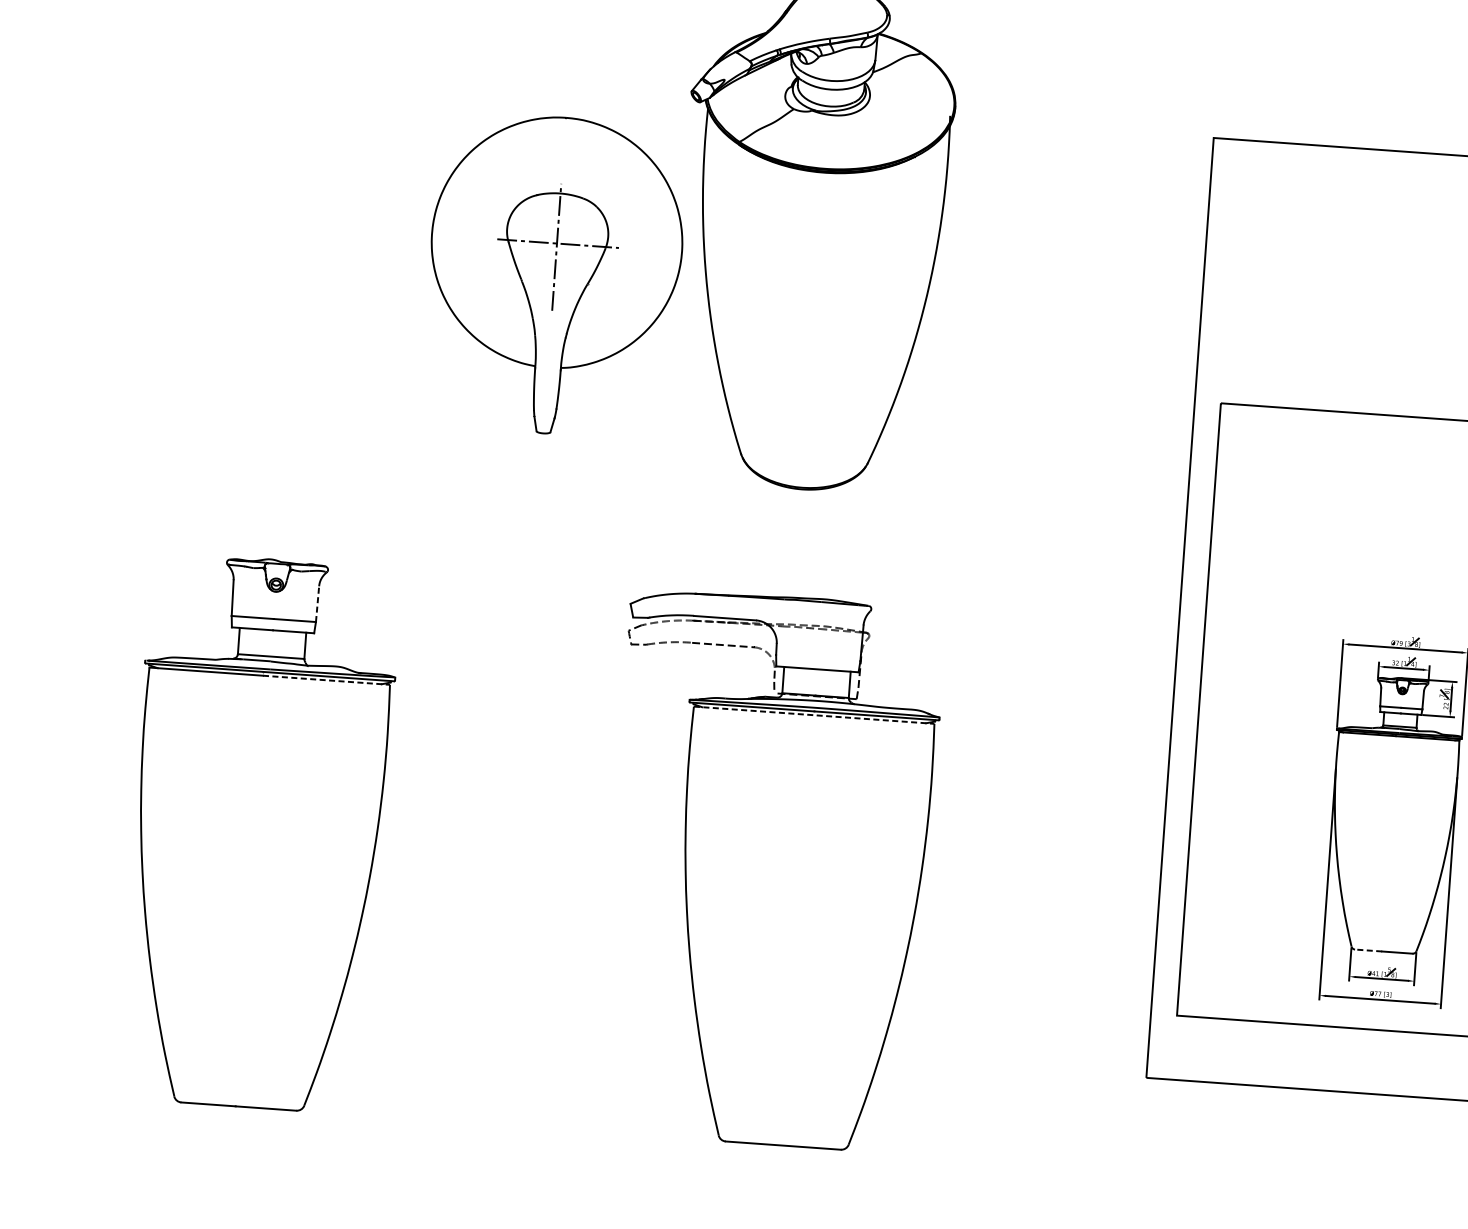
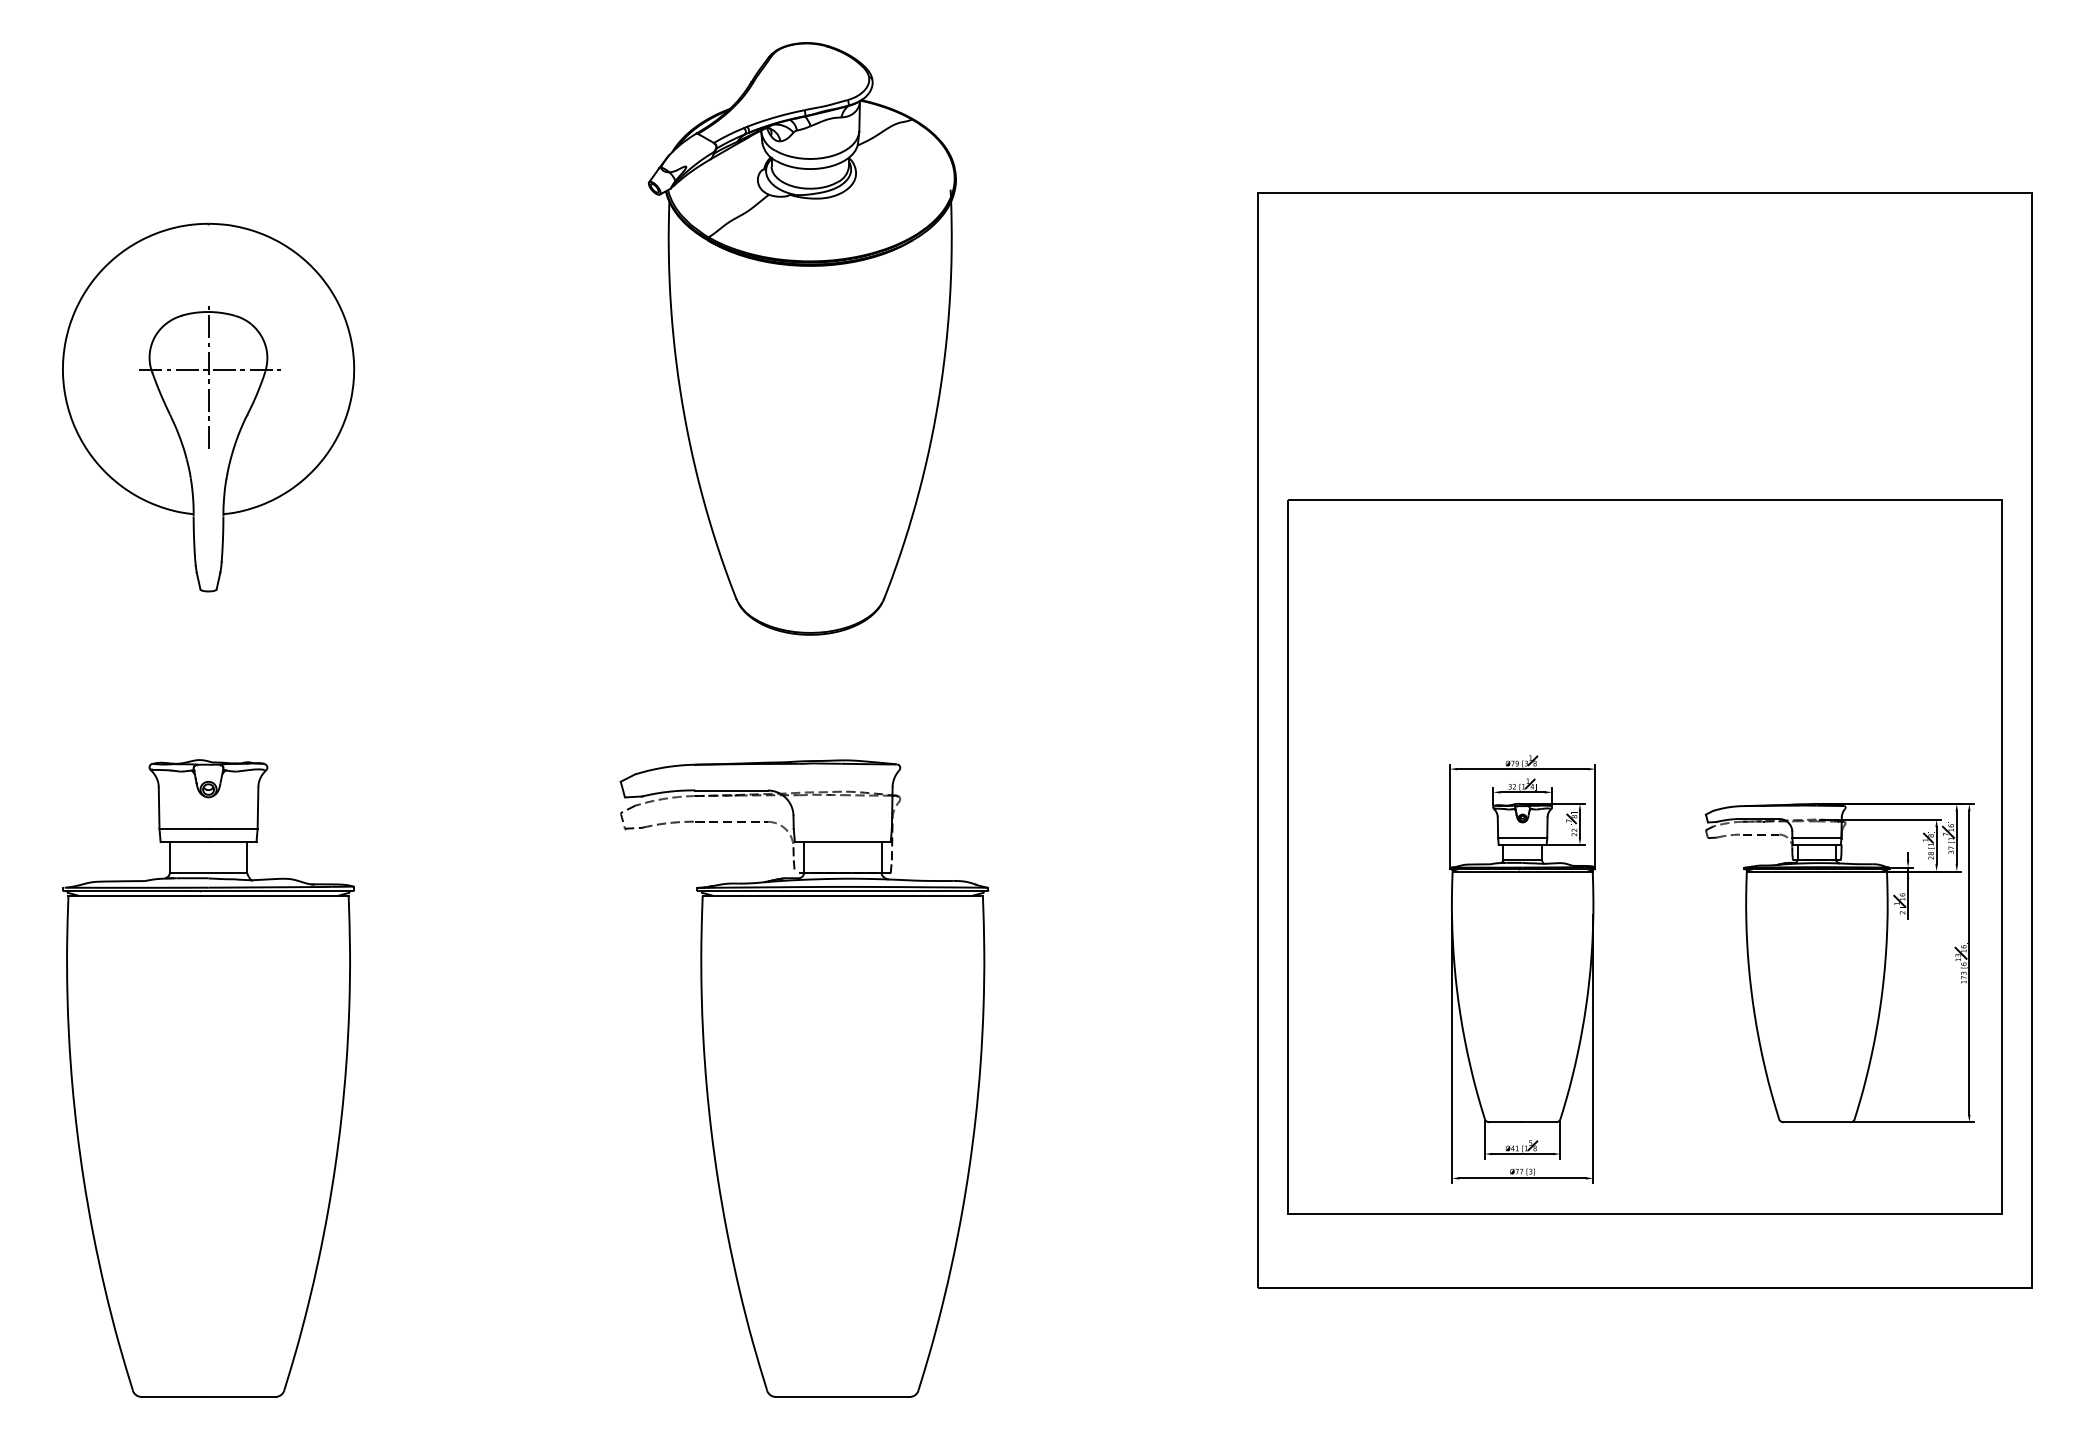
part: (554, 275) -> (208, 407), moved
line: (317, 604) -> (258, 808), dashed -> solid
line: (326, 680) -> (274, 895), dashed -> solid
line: (814, 715) -> (843, 895), dashed -> solid
line: (1368, 950) -> (1504, 1122), dashed -> solid

